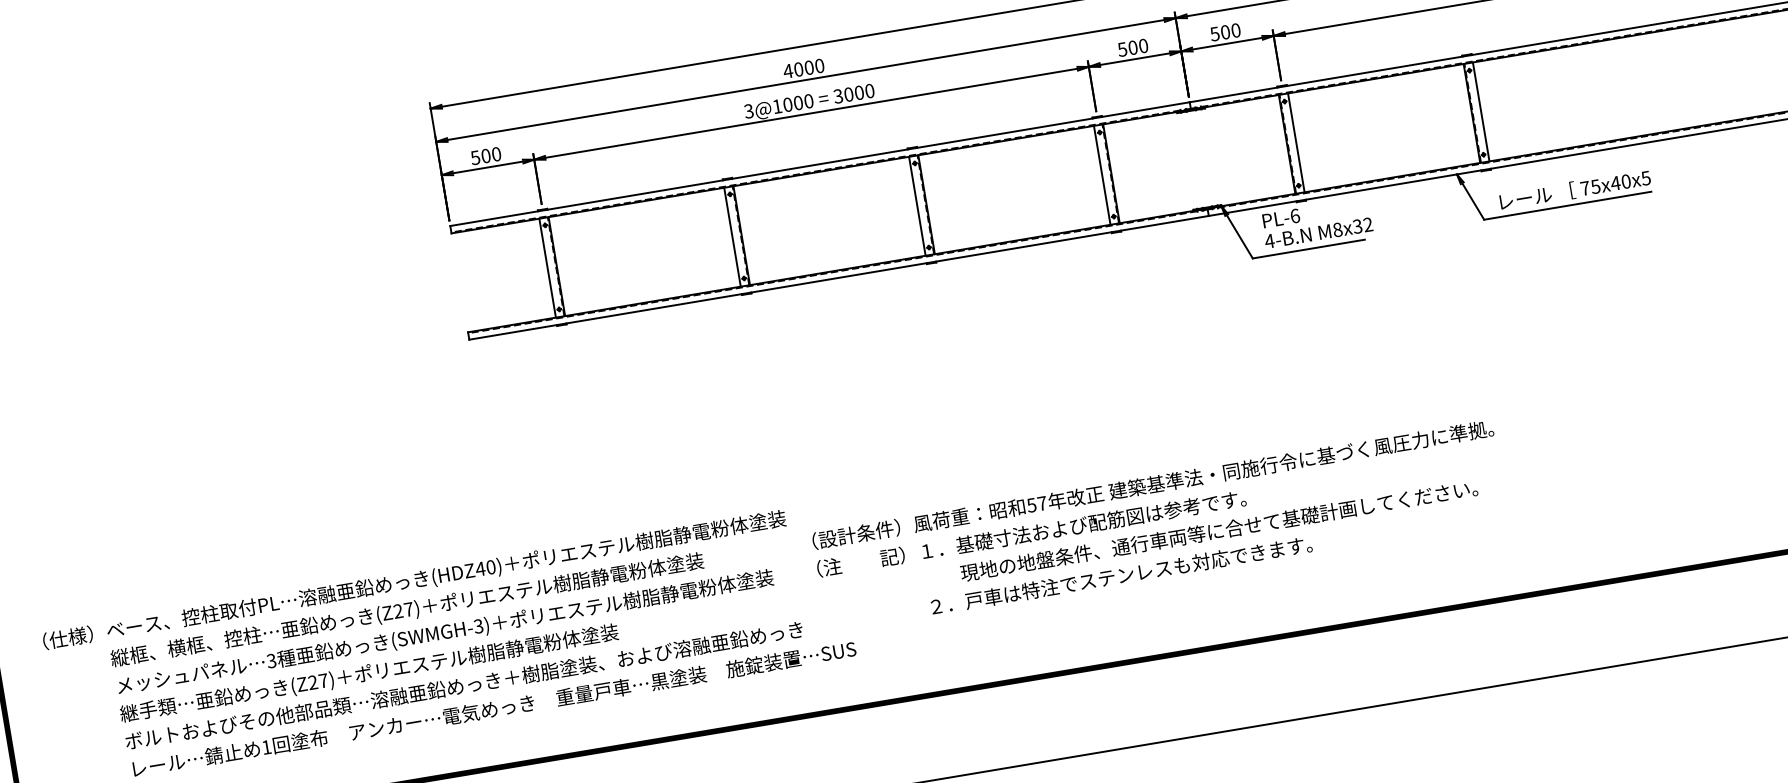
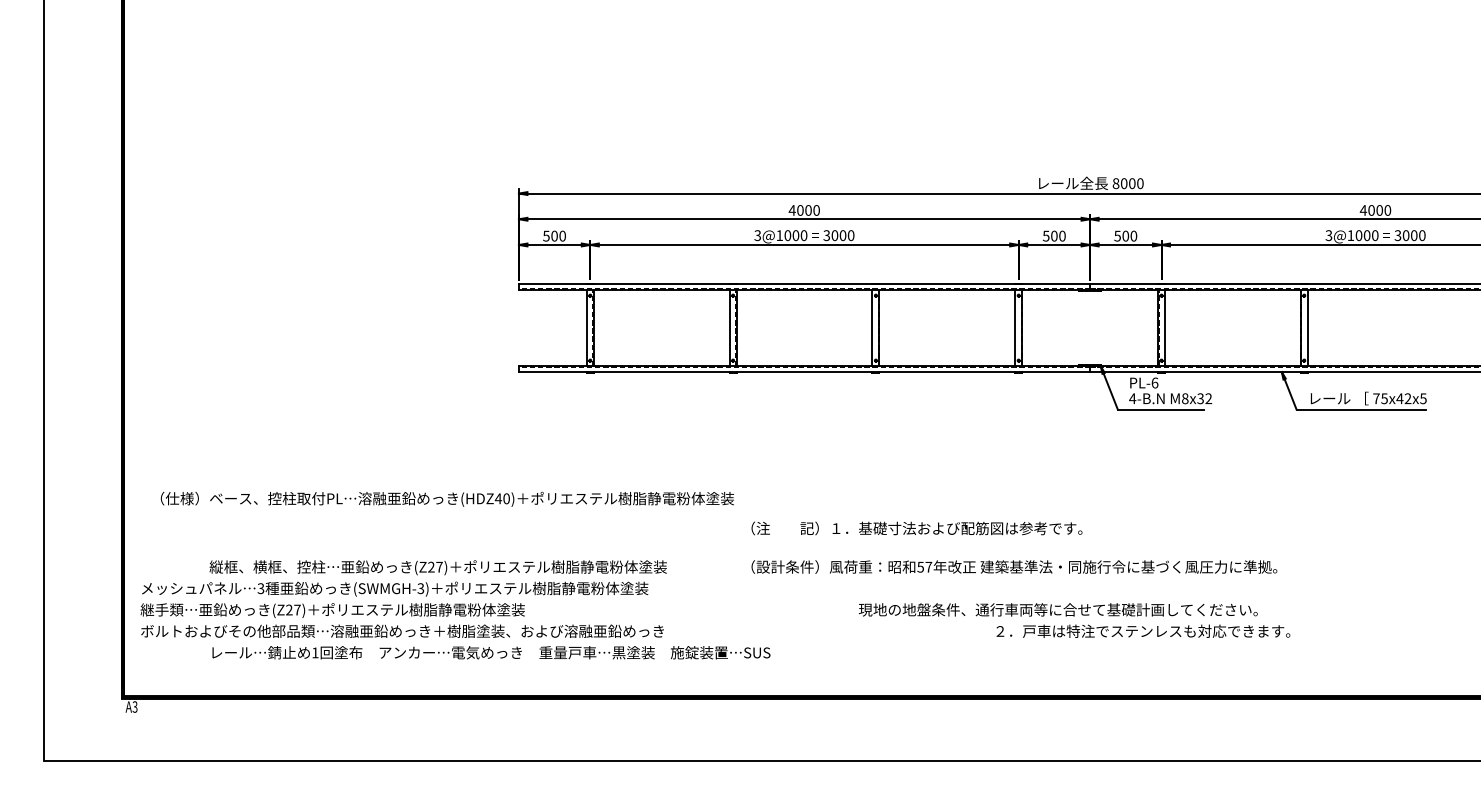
text: (1625, 181) -> (1407, 398), 75x40x5 -> 75x42x5
text: (1030, 533) -> (916, 528), moved
text: (1121, 574) -> (1143, 630), moved
text: (413, 579) -> (446, 498), moved
text: (458, 657) -> (401, 609), moved

